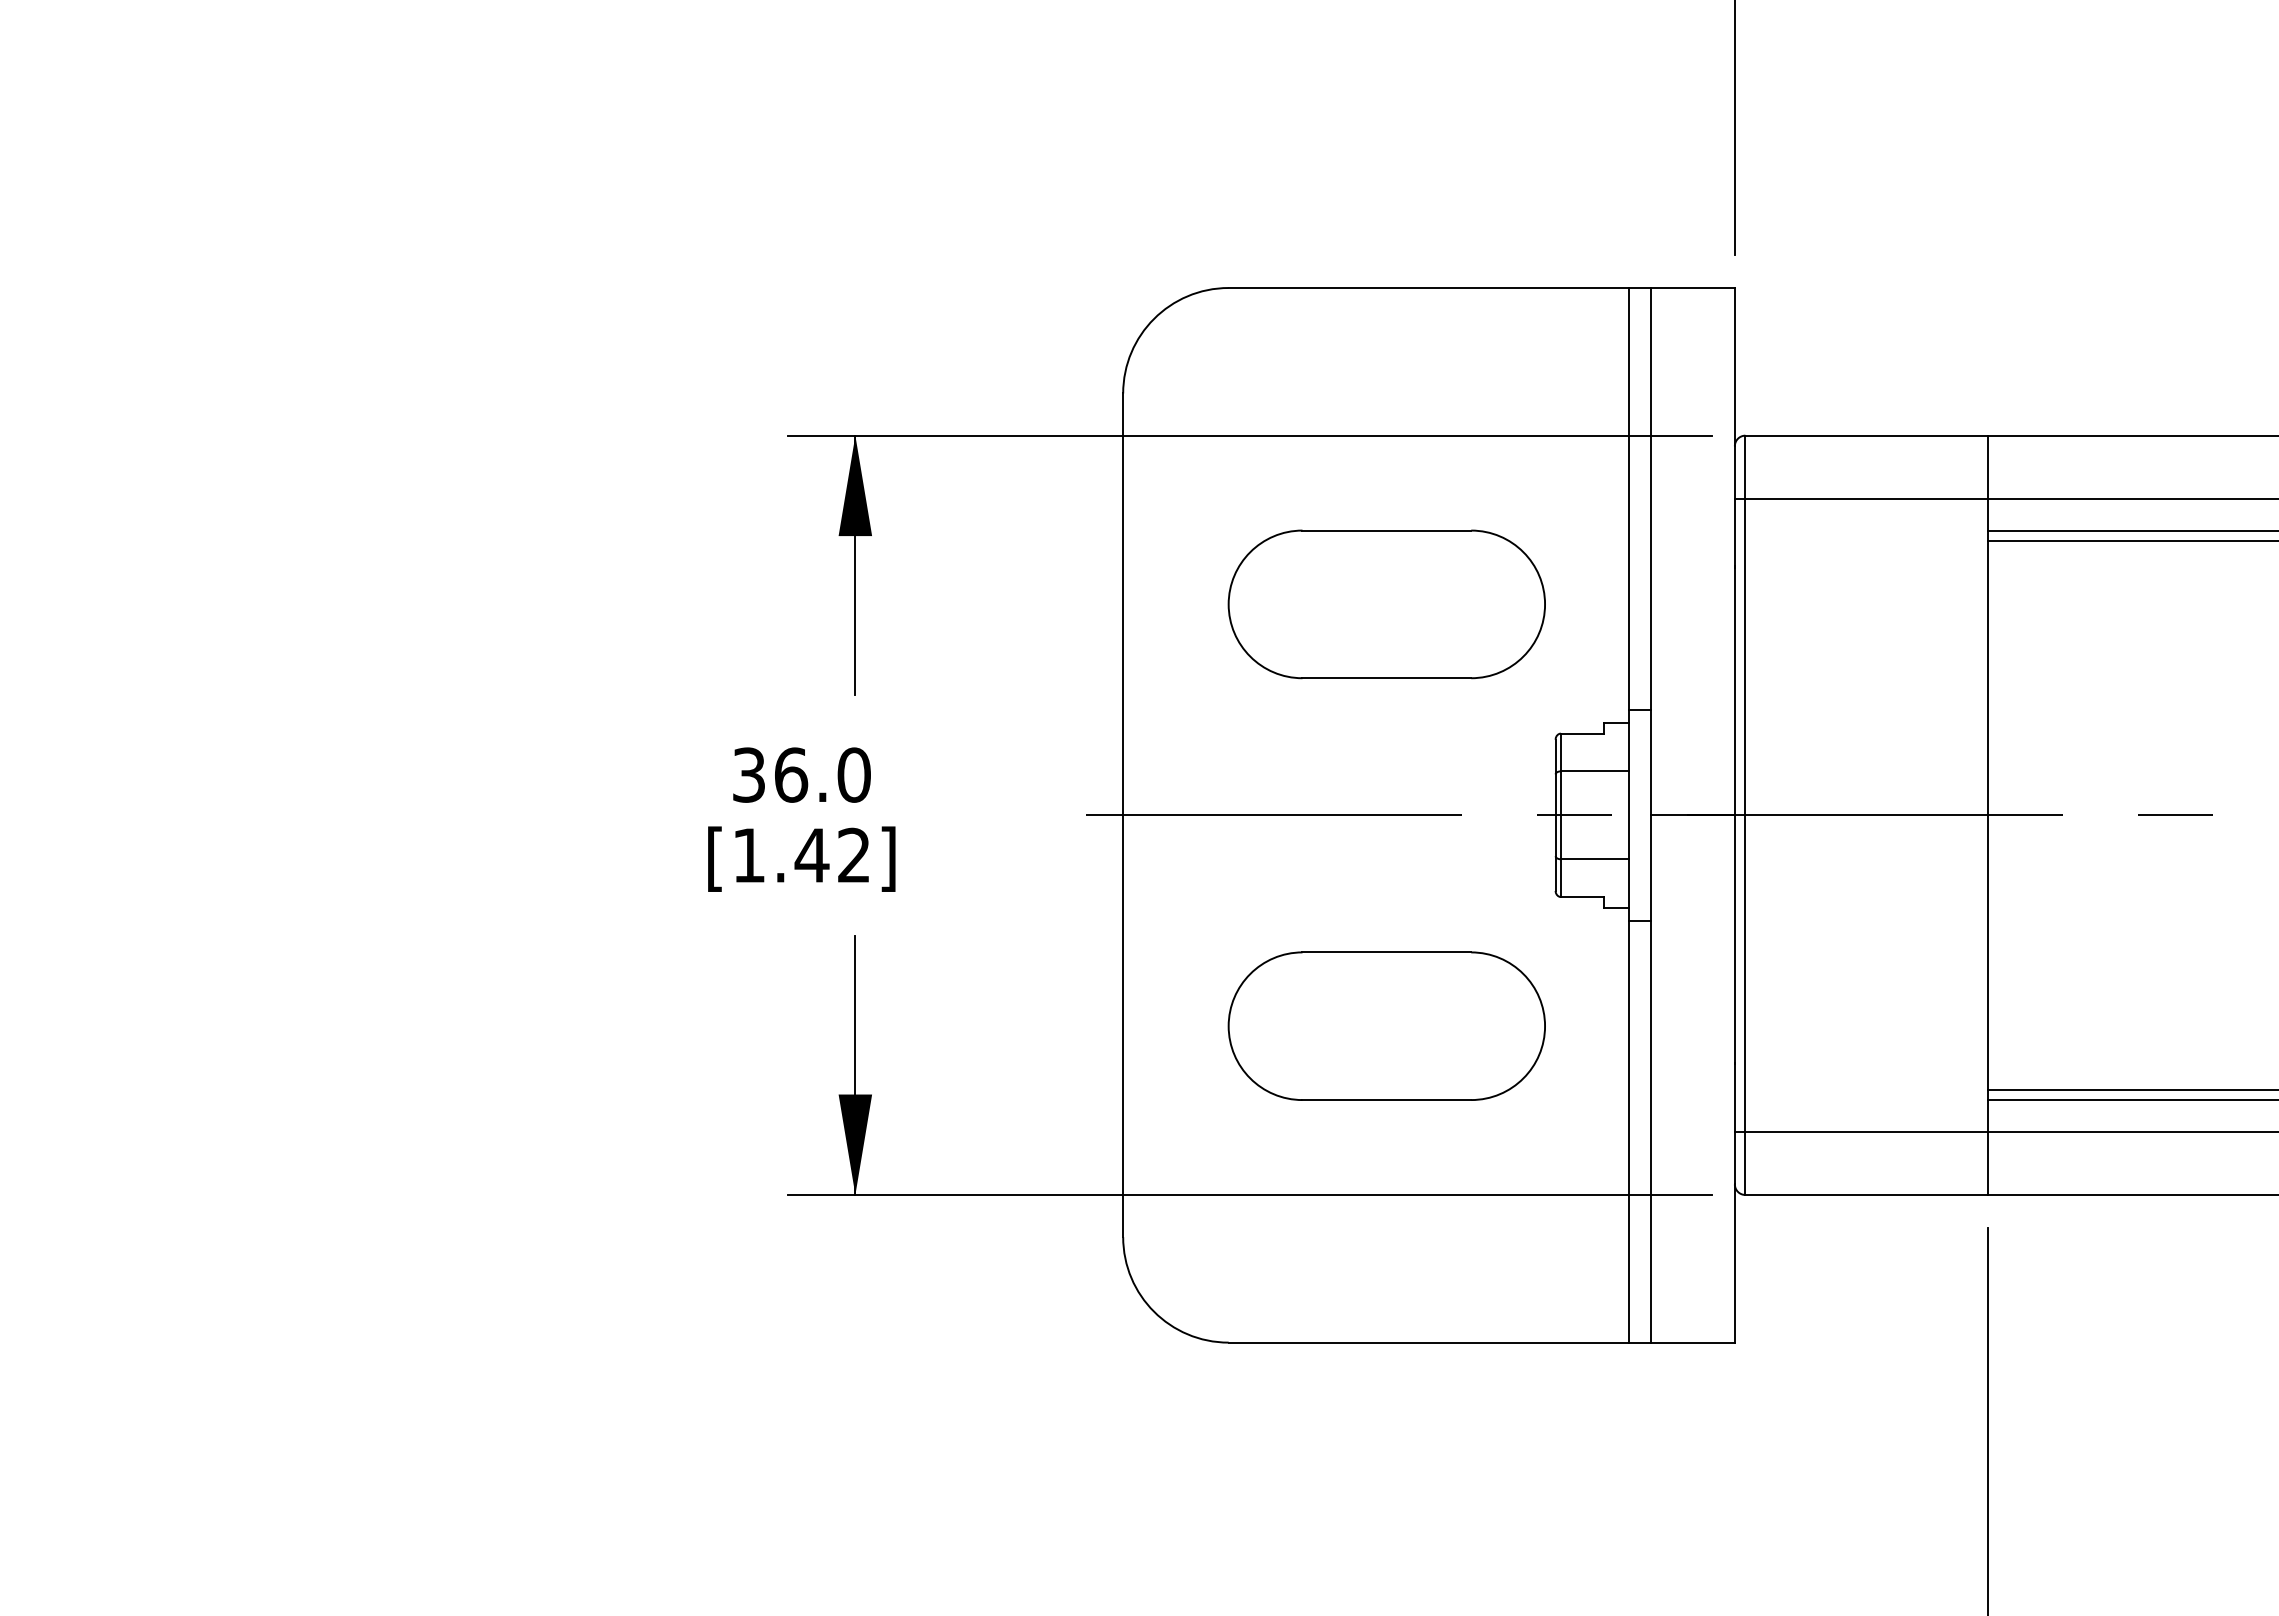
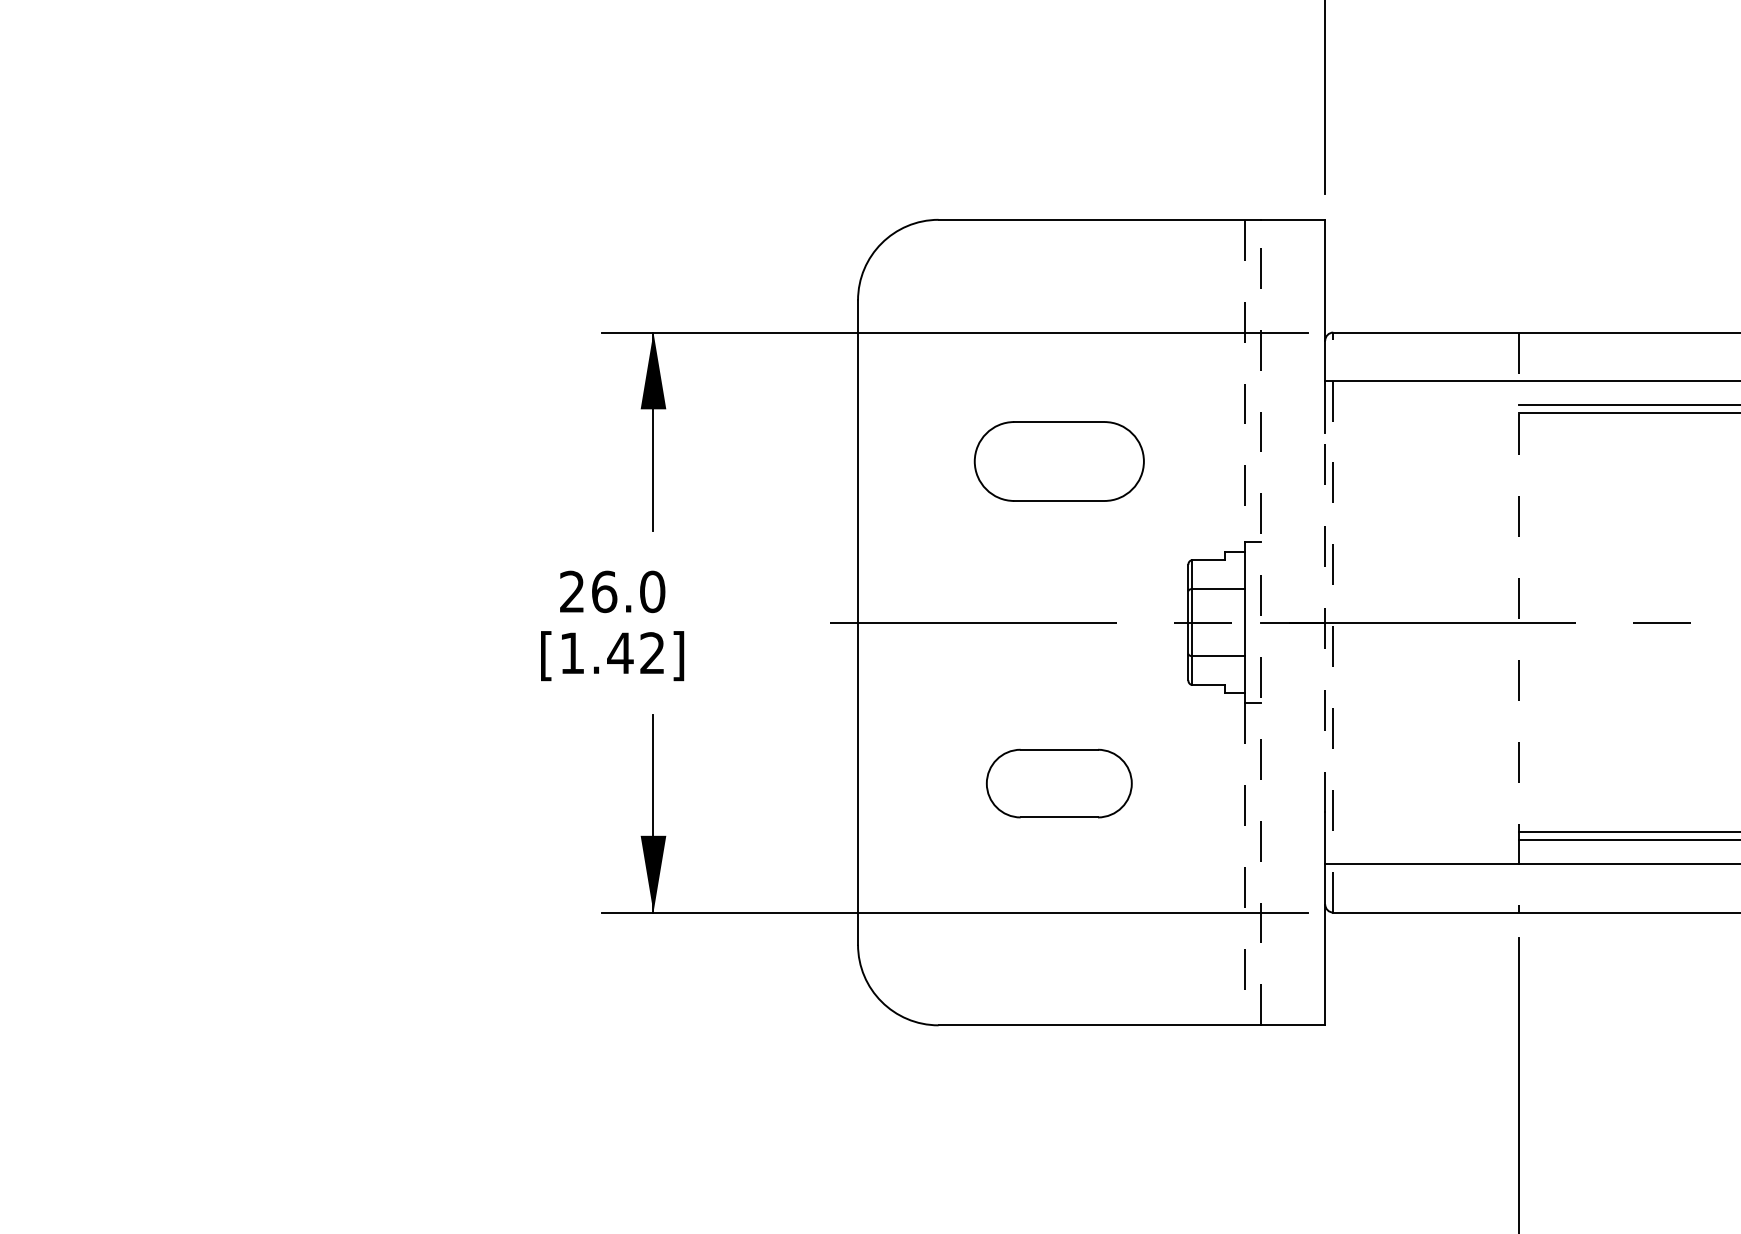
line: (1629, 498) -> (1244, 380), solid -> dashed
part: (1386, 604) -> (1059, 461), size x0.7
text: (748, 774) -> (571, 591), 36.0 -> 26.0
line: (1650, 814) -> (1260, 621), solid -> dashed
line: (1734, 815) -> (1324, 622), solid -> dashed
line: (1745, 815) -> (1333, 622), solid -> dashed
line: (1987, 815) -> (1518, 622), solid -> dashed
part: (1386, 1025) -> (1059, 783), size x0.6
line: (1629, 1131) -> (1244, 864), solid -> dashed

